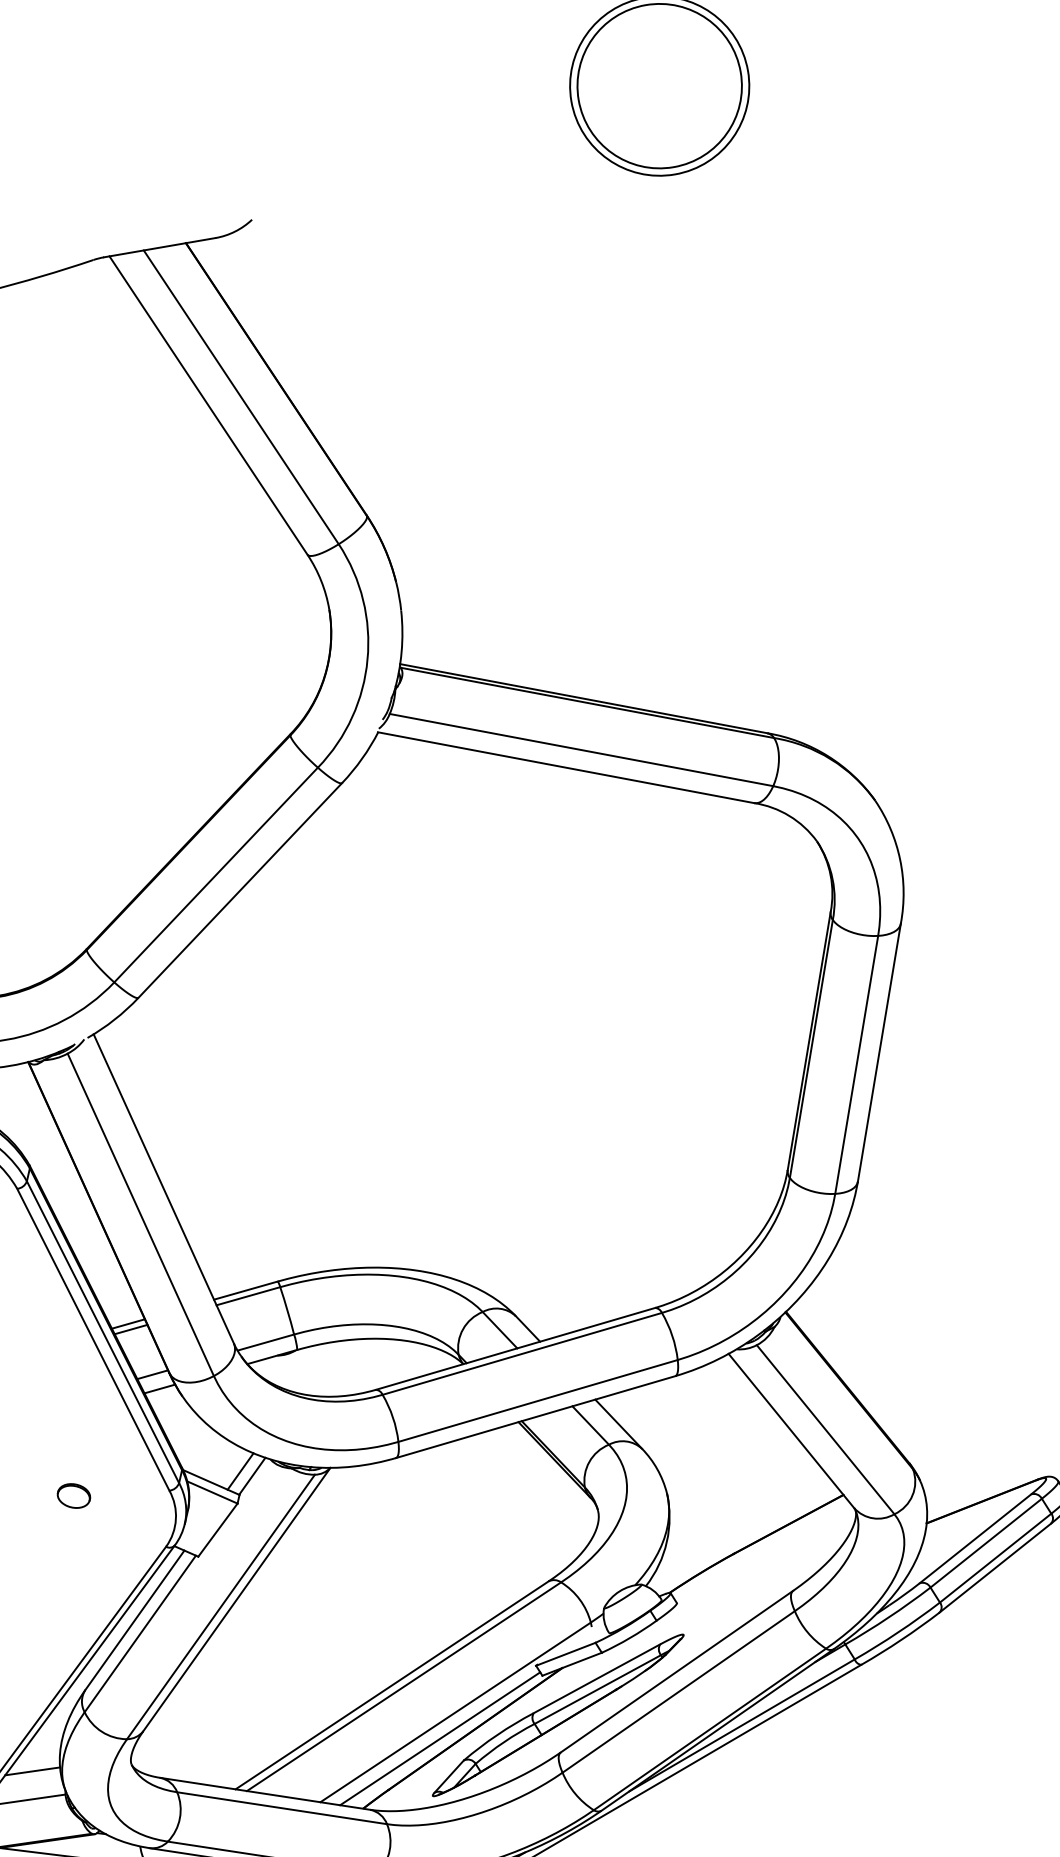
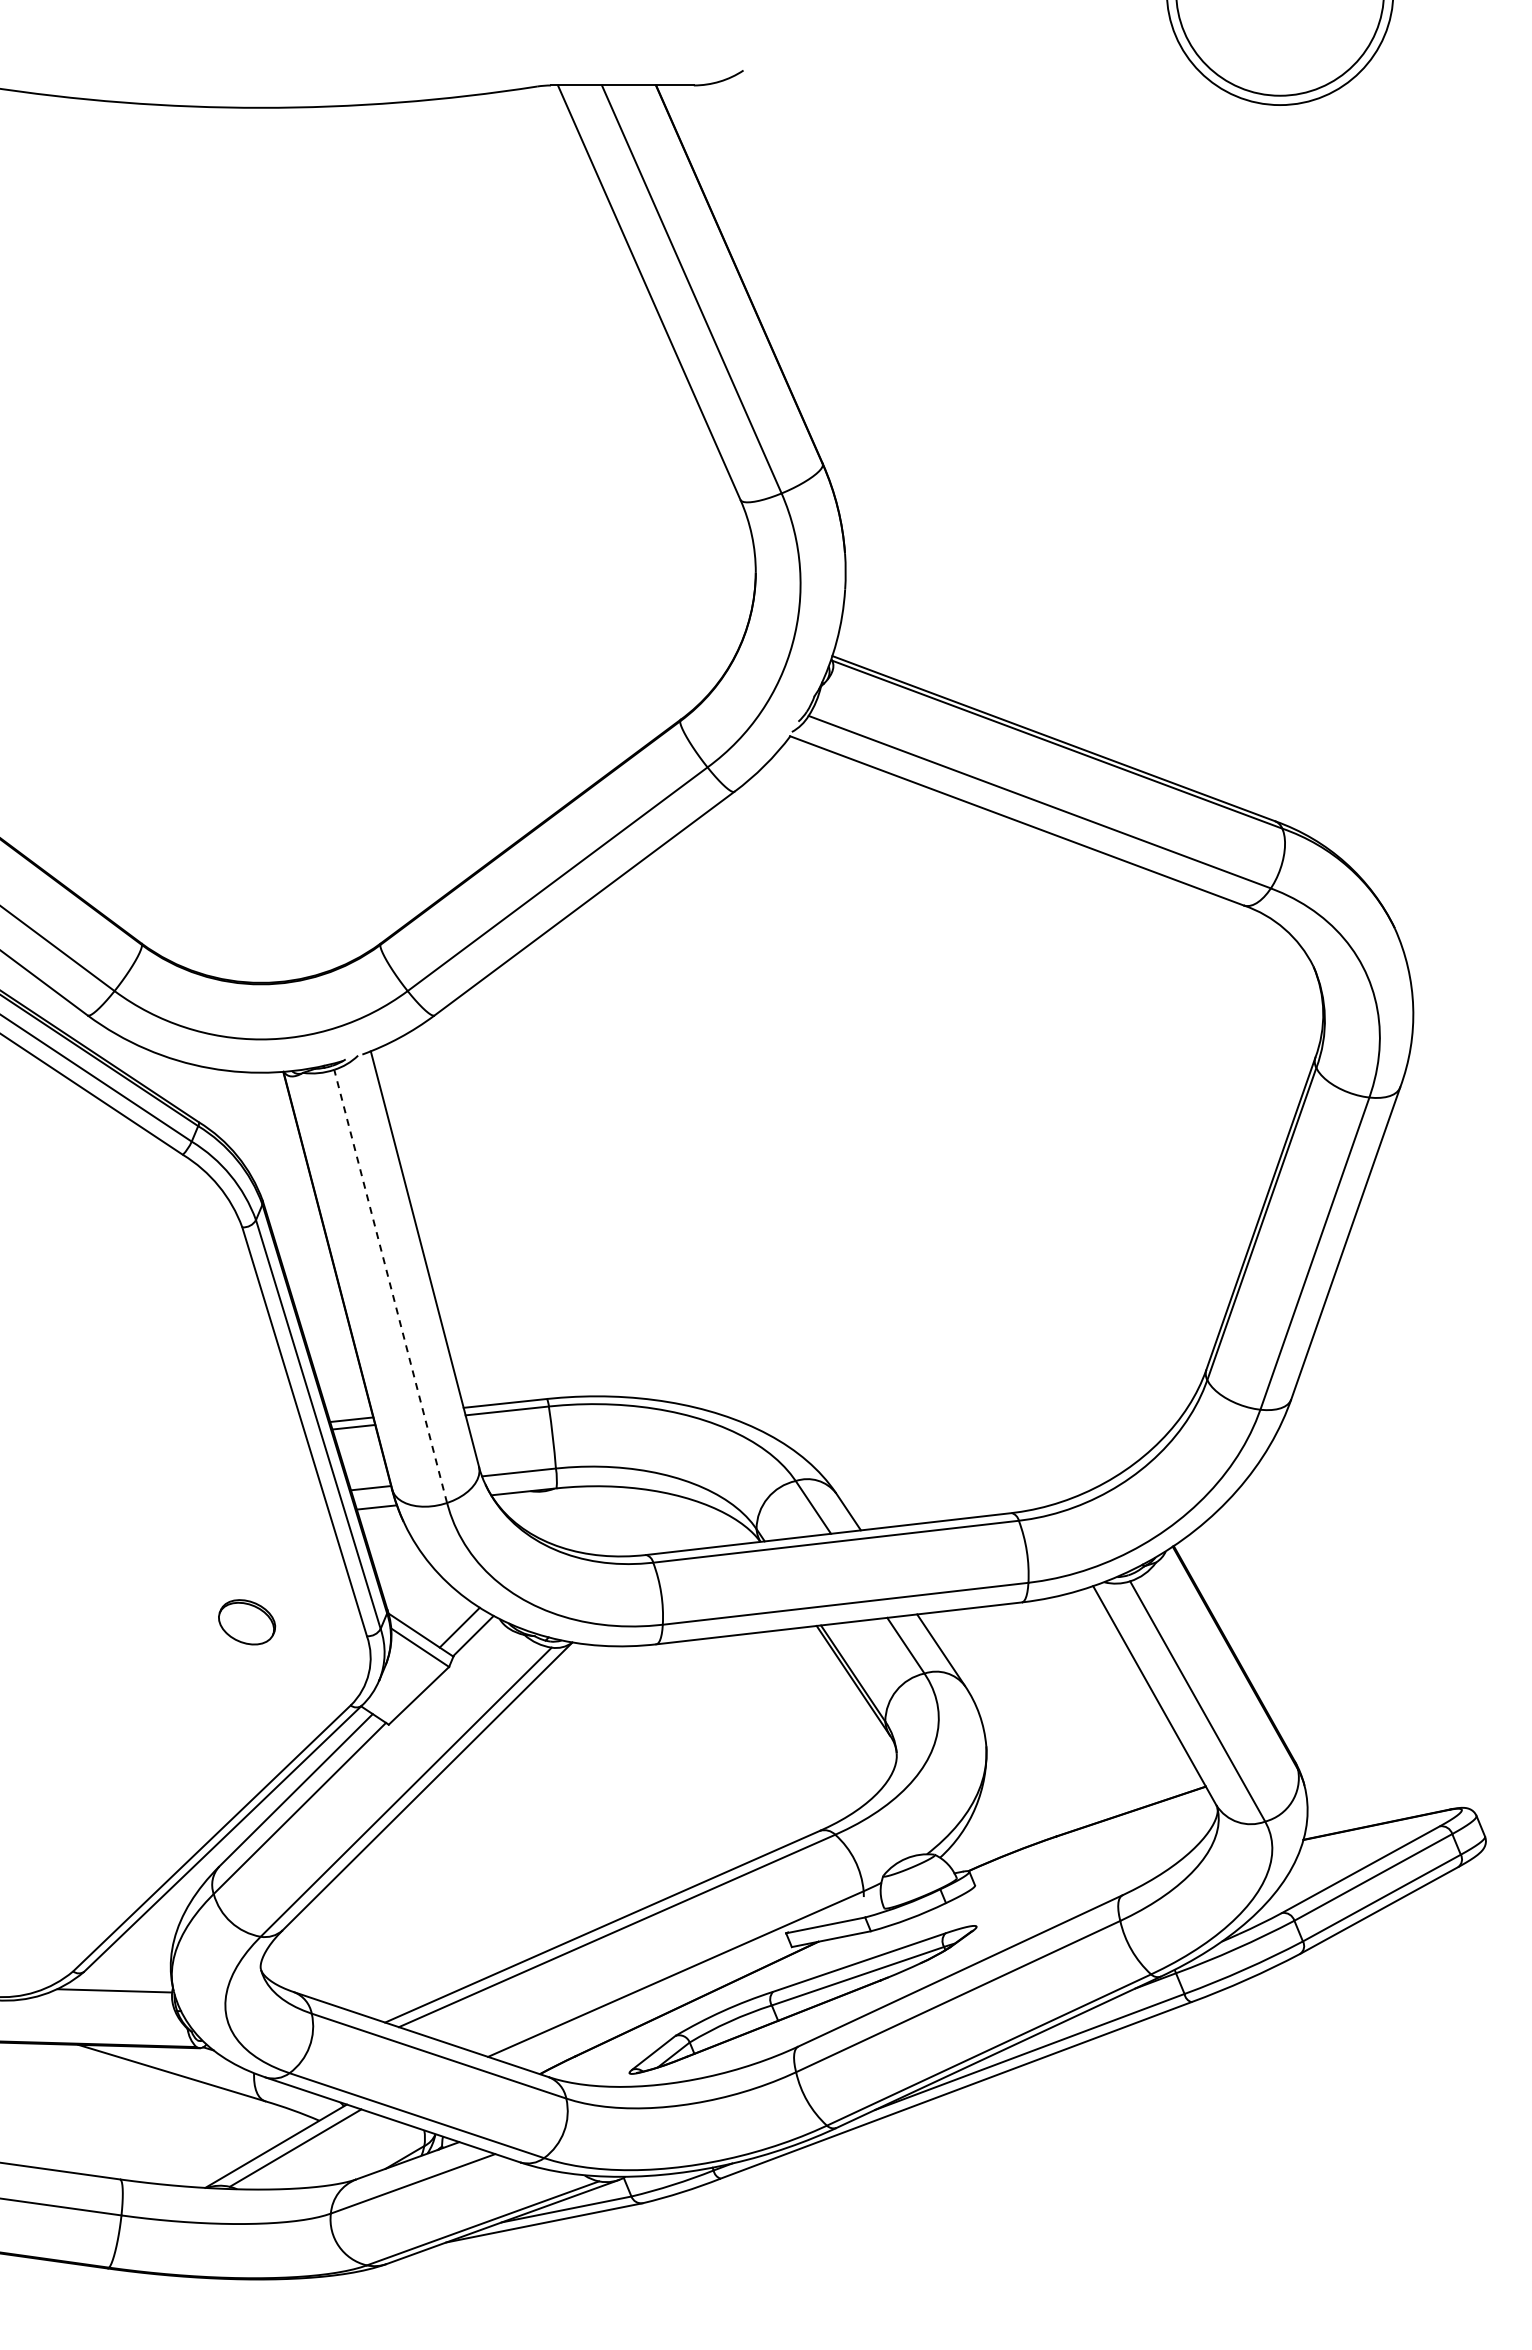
line: (140, 1214) -> (390, 1286), solid -> dashed
part: (73, 1496) -> (246, 1622), size x1.4
line: (439, 1738) -> (650, 2003), removed
line: (32, 1771) -> (136, 1956), removed

